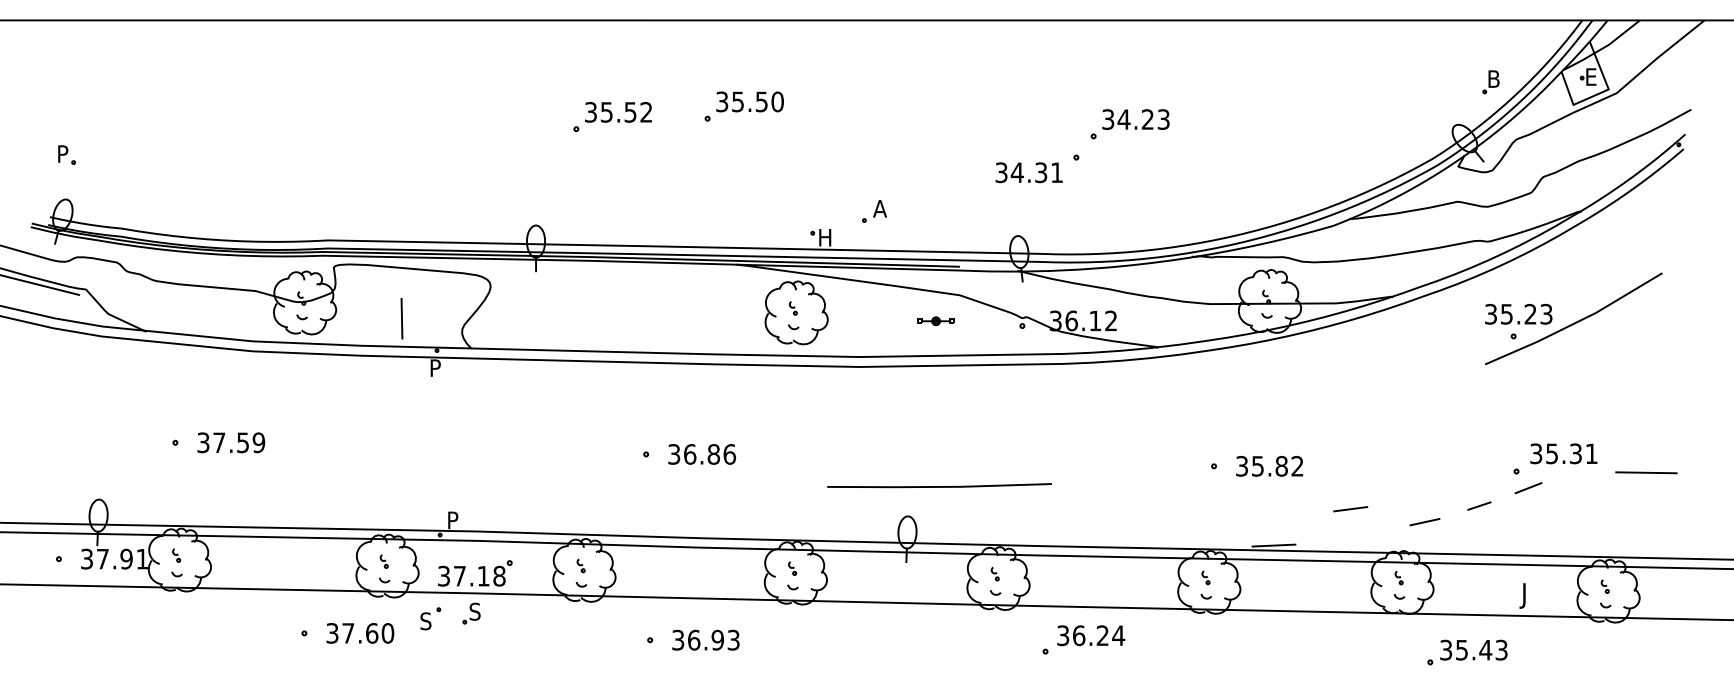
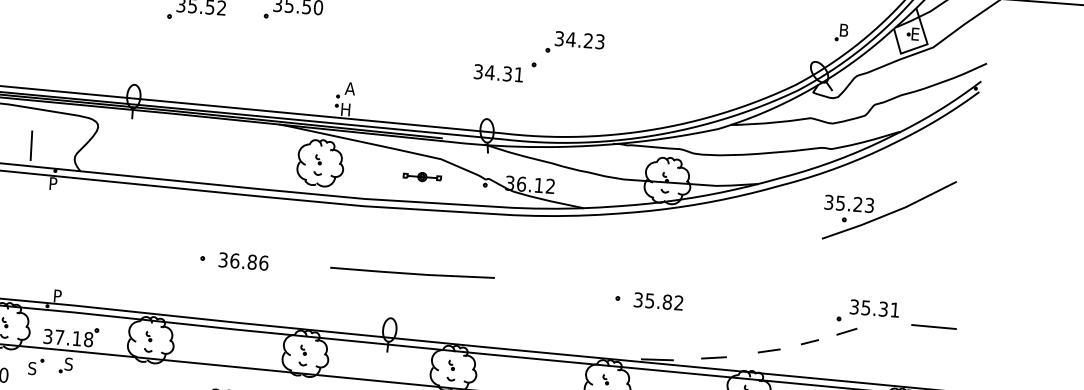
part: (874, 211) -> (345, 90), moved
part: (935, 320) -> (421, 176), size x1.43
line: (939, 486) -> (412, 273), moved
line: (1350, 509) -> (713, 358), moved

